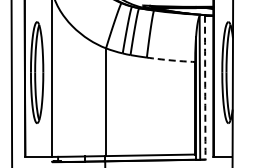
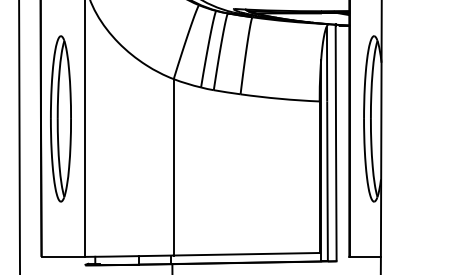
arc: (170, 60) -> (279, 99), dashed -> solid
arc: (205, 87) -> (336, 143), dashed -> solid

